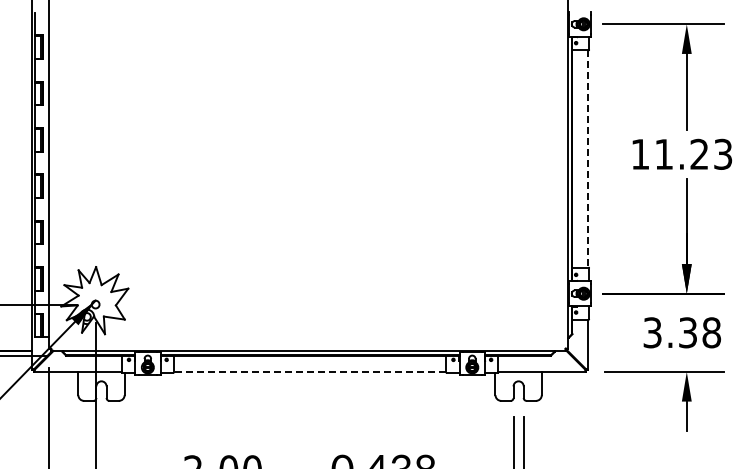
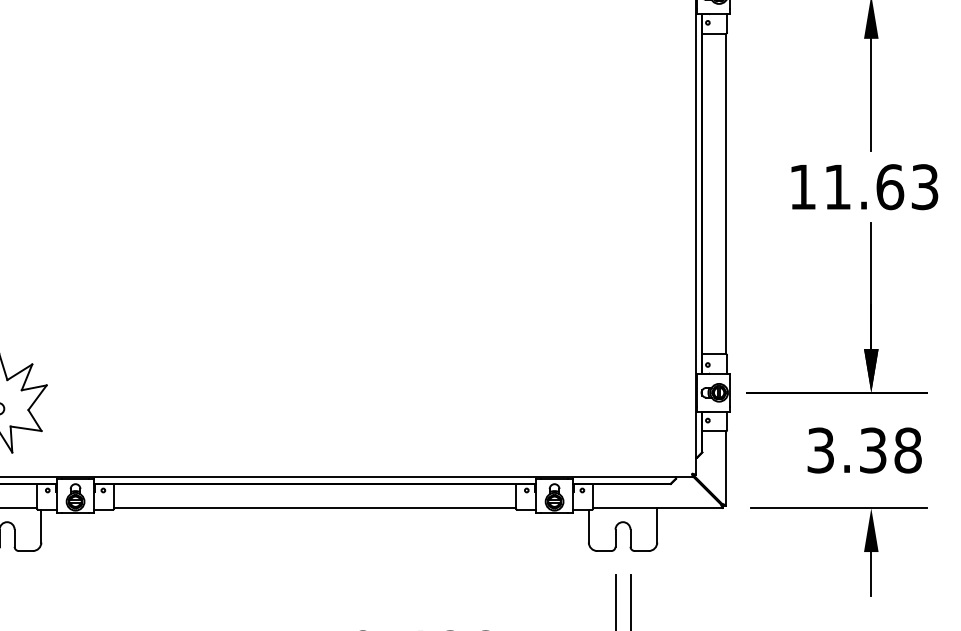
text: (699, 153) -> (890, 185), 11.23 -> 11.63
line: (588, 159) -> (726, 194), dashed -> solid
line: (309, 371) -> (314, 507), dashed -> solid

